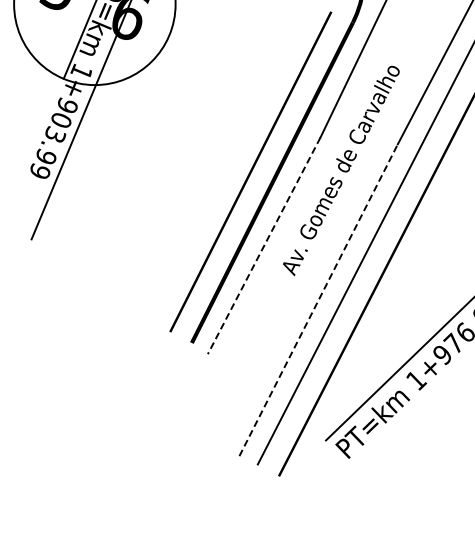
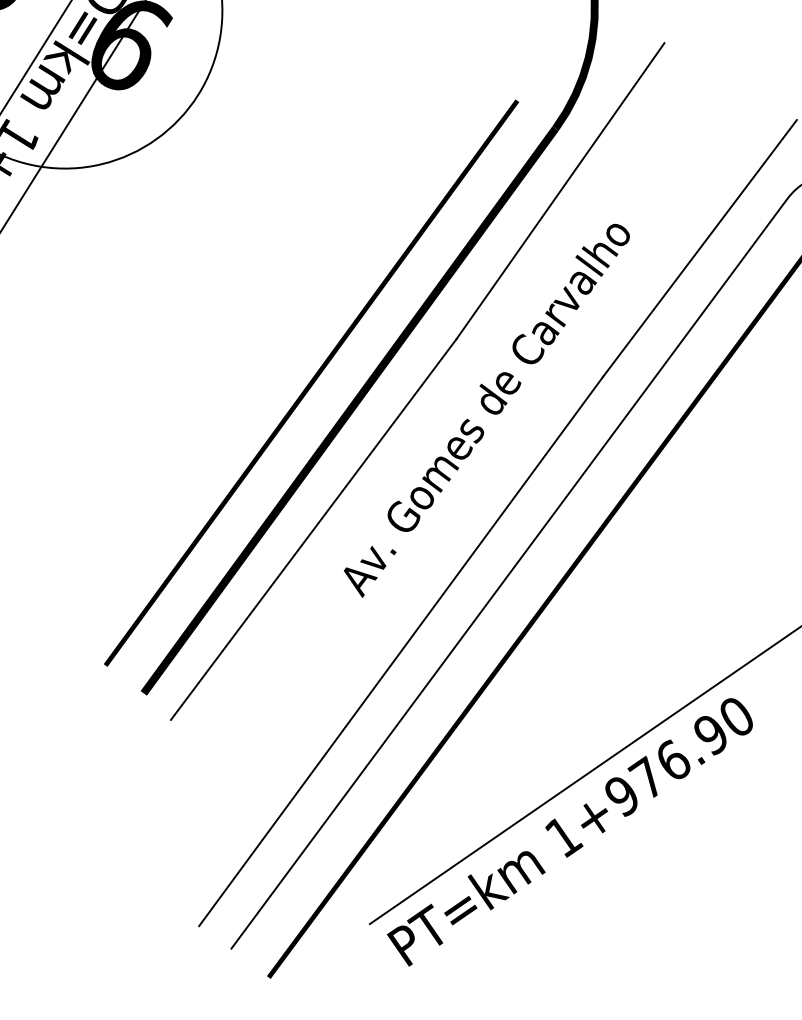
line: (263, 246) -> (312, 530), dashed -> solid
line: (318, 300) -> (400, 651), dashed -> solid

